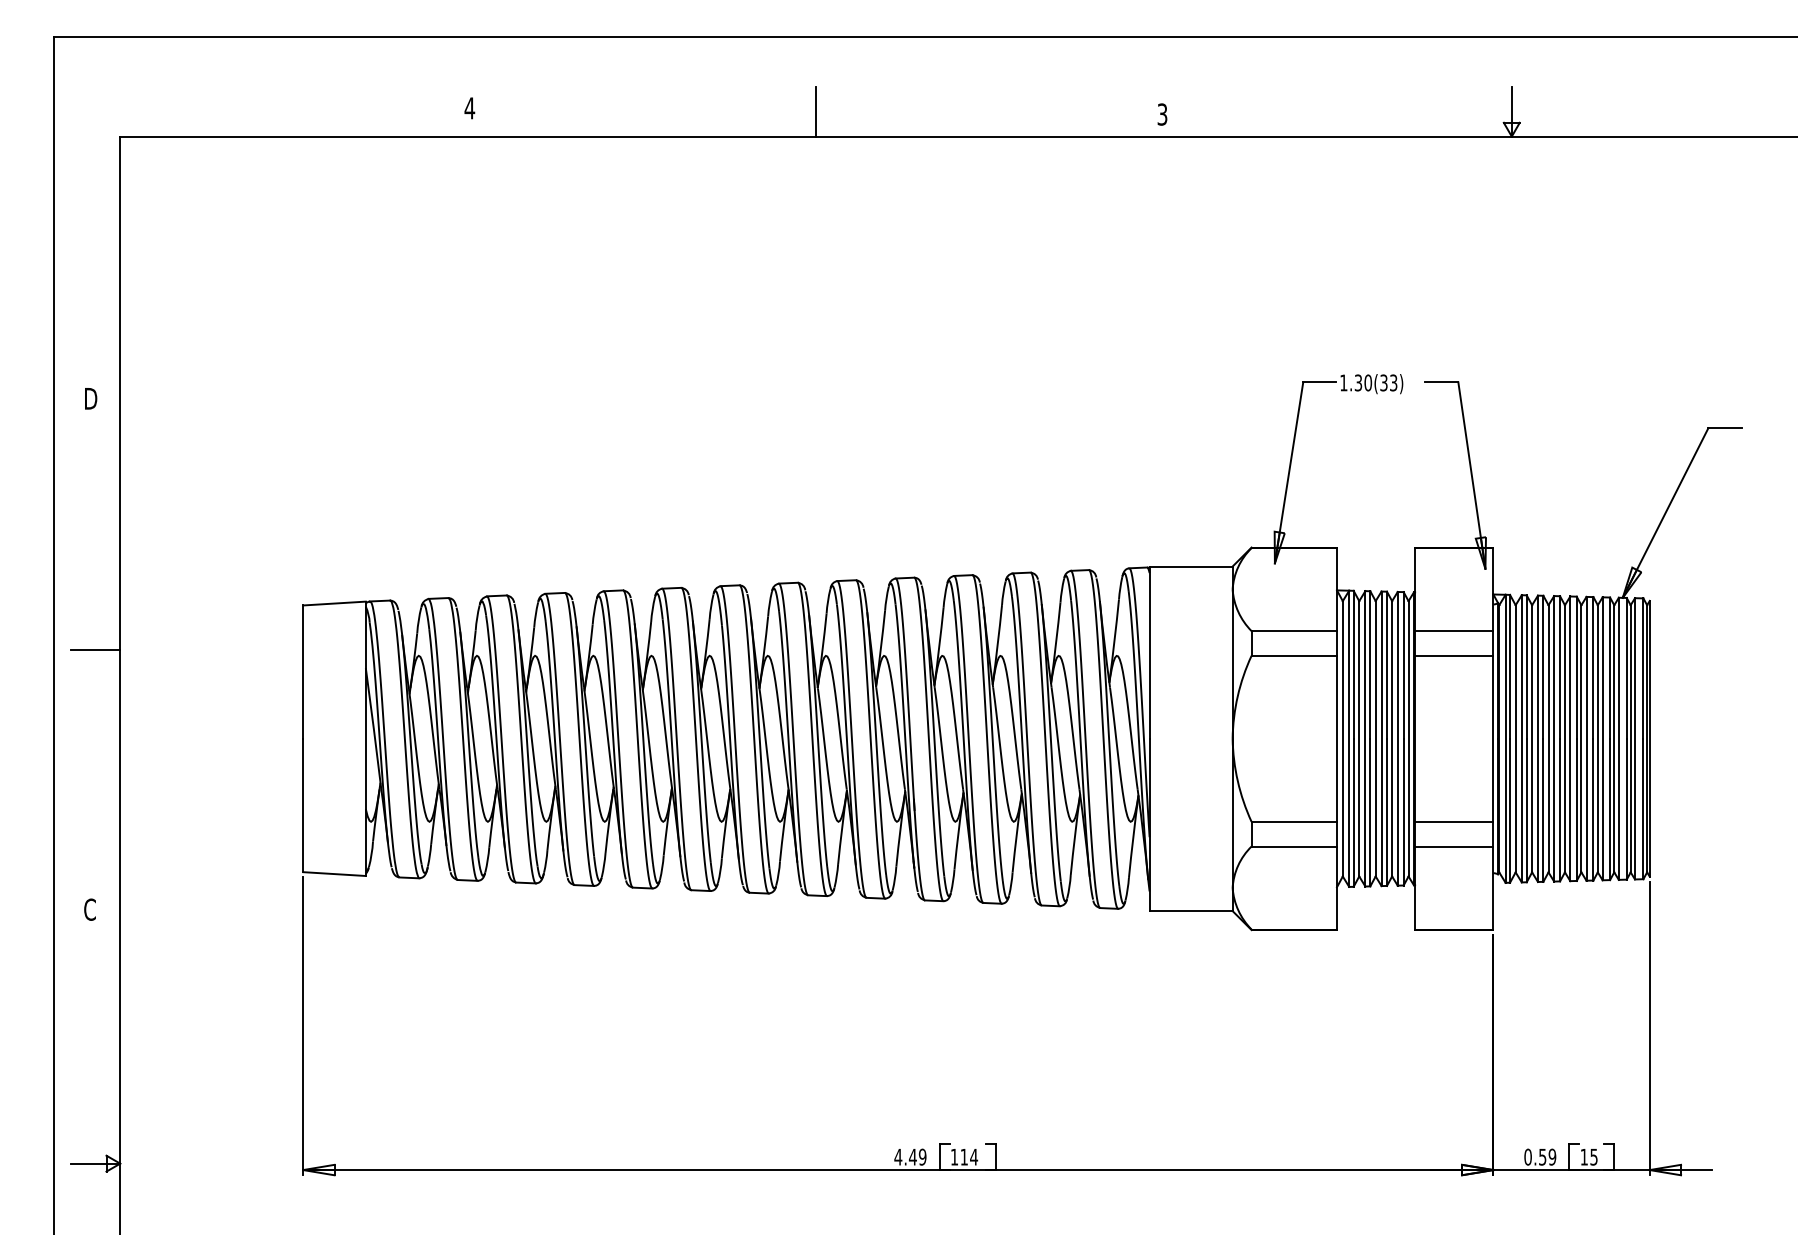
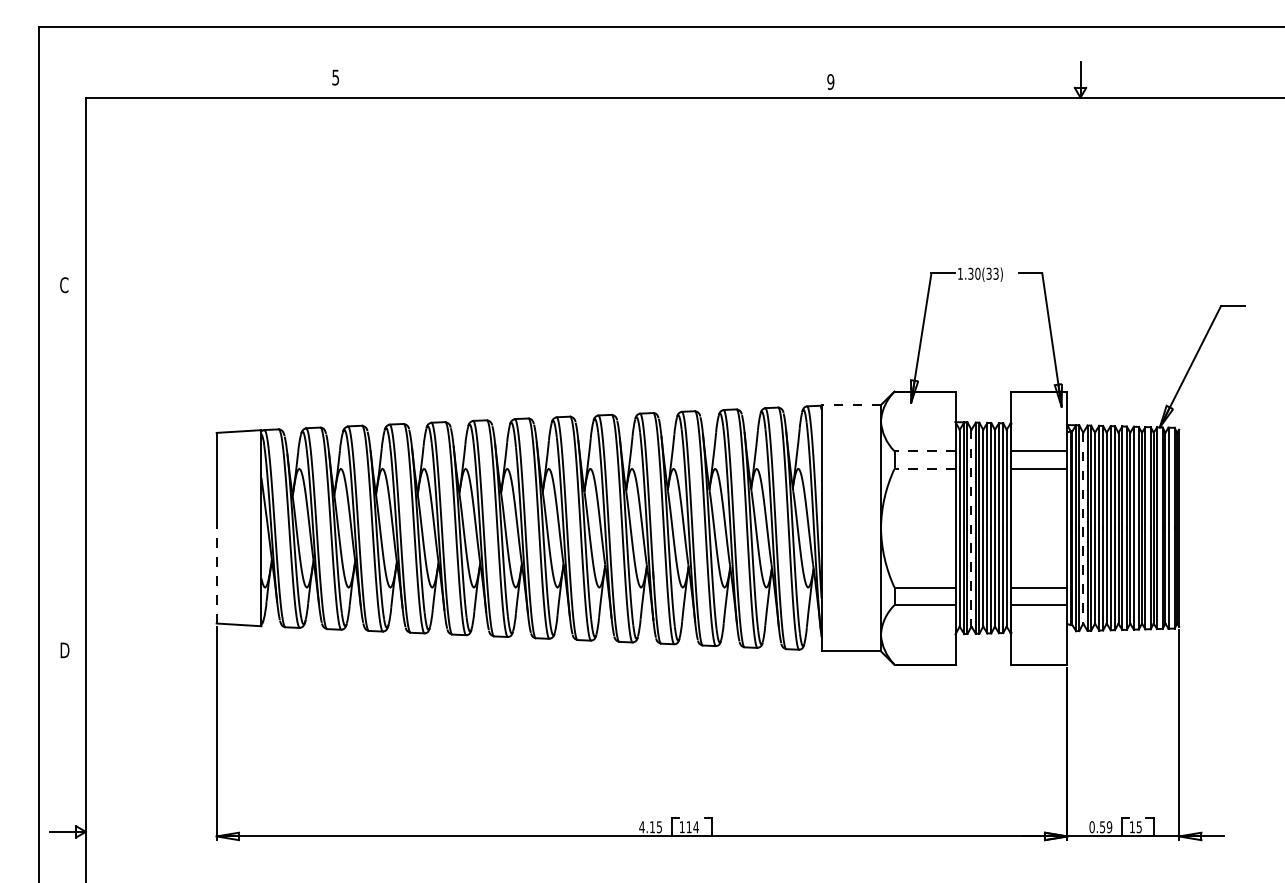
text: (469, 108) -> (335, 77), 4 -> 5
line: (816, 111) -> (583, 79), removed
text: (1162, 113) -> (830, 81), 3 -> 9
text: (90, 399) -> (64, 285), D -> C
line: (1191, 567) -> (851, 405), solid -> dashed
line: (1294, 631) -> (925, 451), solid -> dashed
line: (94, 649) -> (67, 464), removed
line: (1294, 655) -> (925, 468), solid -> dashed
line: (1359, 739) -> (971, 528), solid -> dashed
line: (1516, 739) -> (1083, 528), solid -> dashed
line: (302, 804) -> (216, 575), solid -> dashed
text: (90, 909) -> (64, 650), C -> D
text: (917, 1157) -> (655, 827), 4.49 -> 4.15

